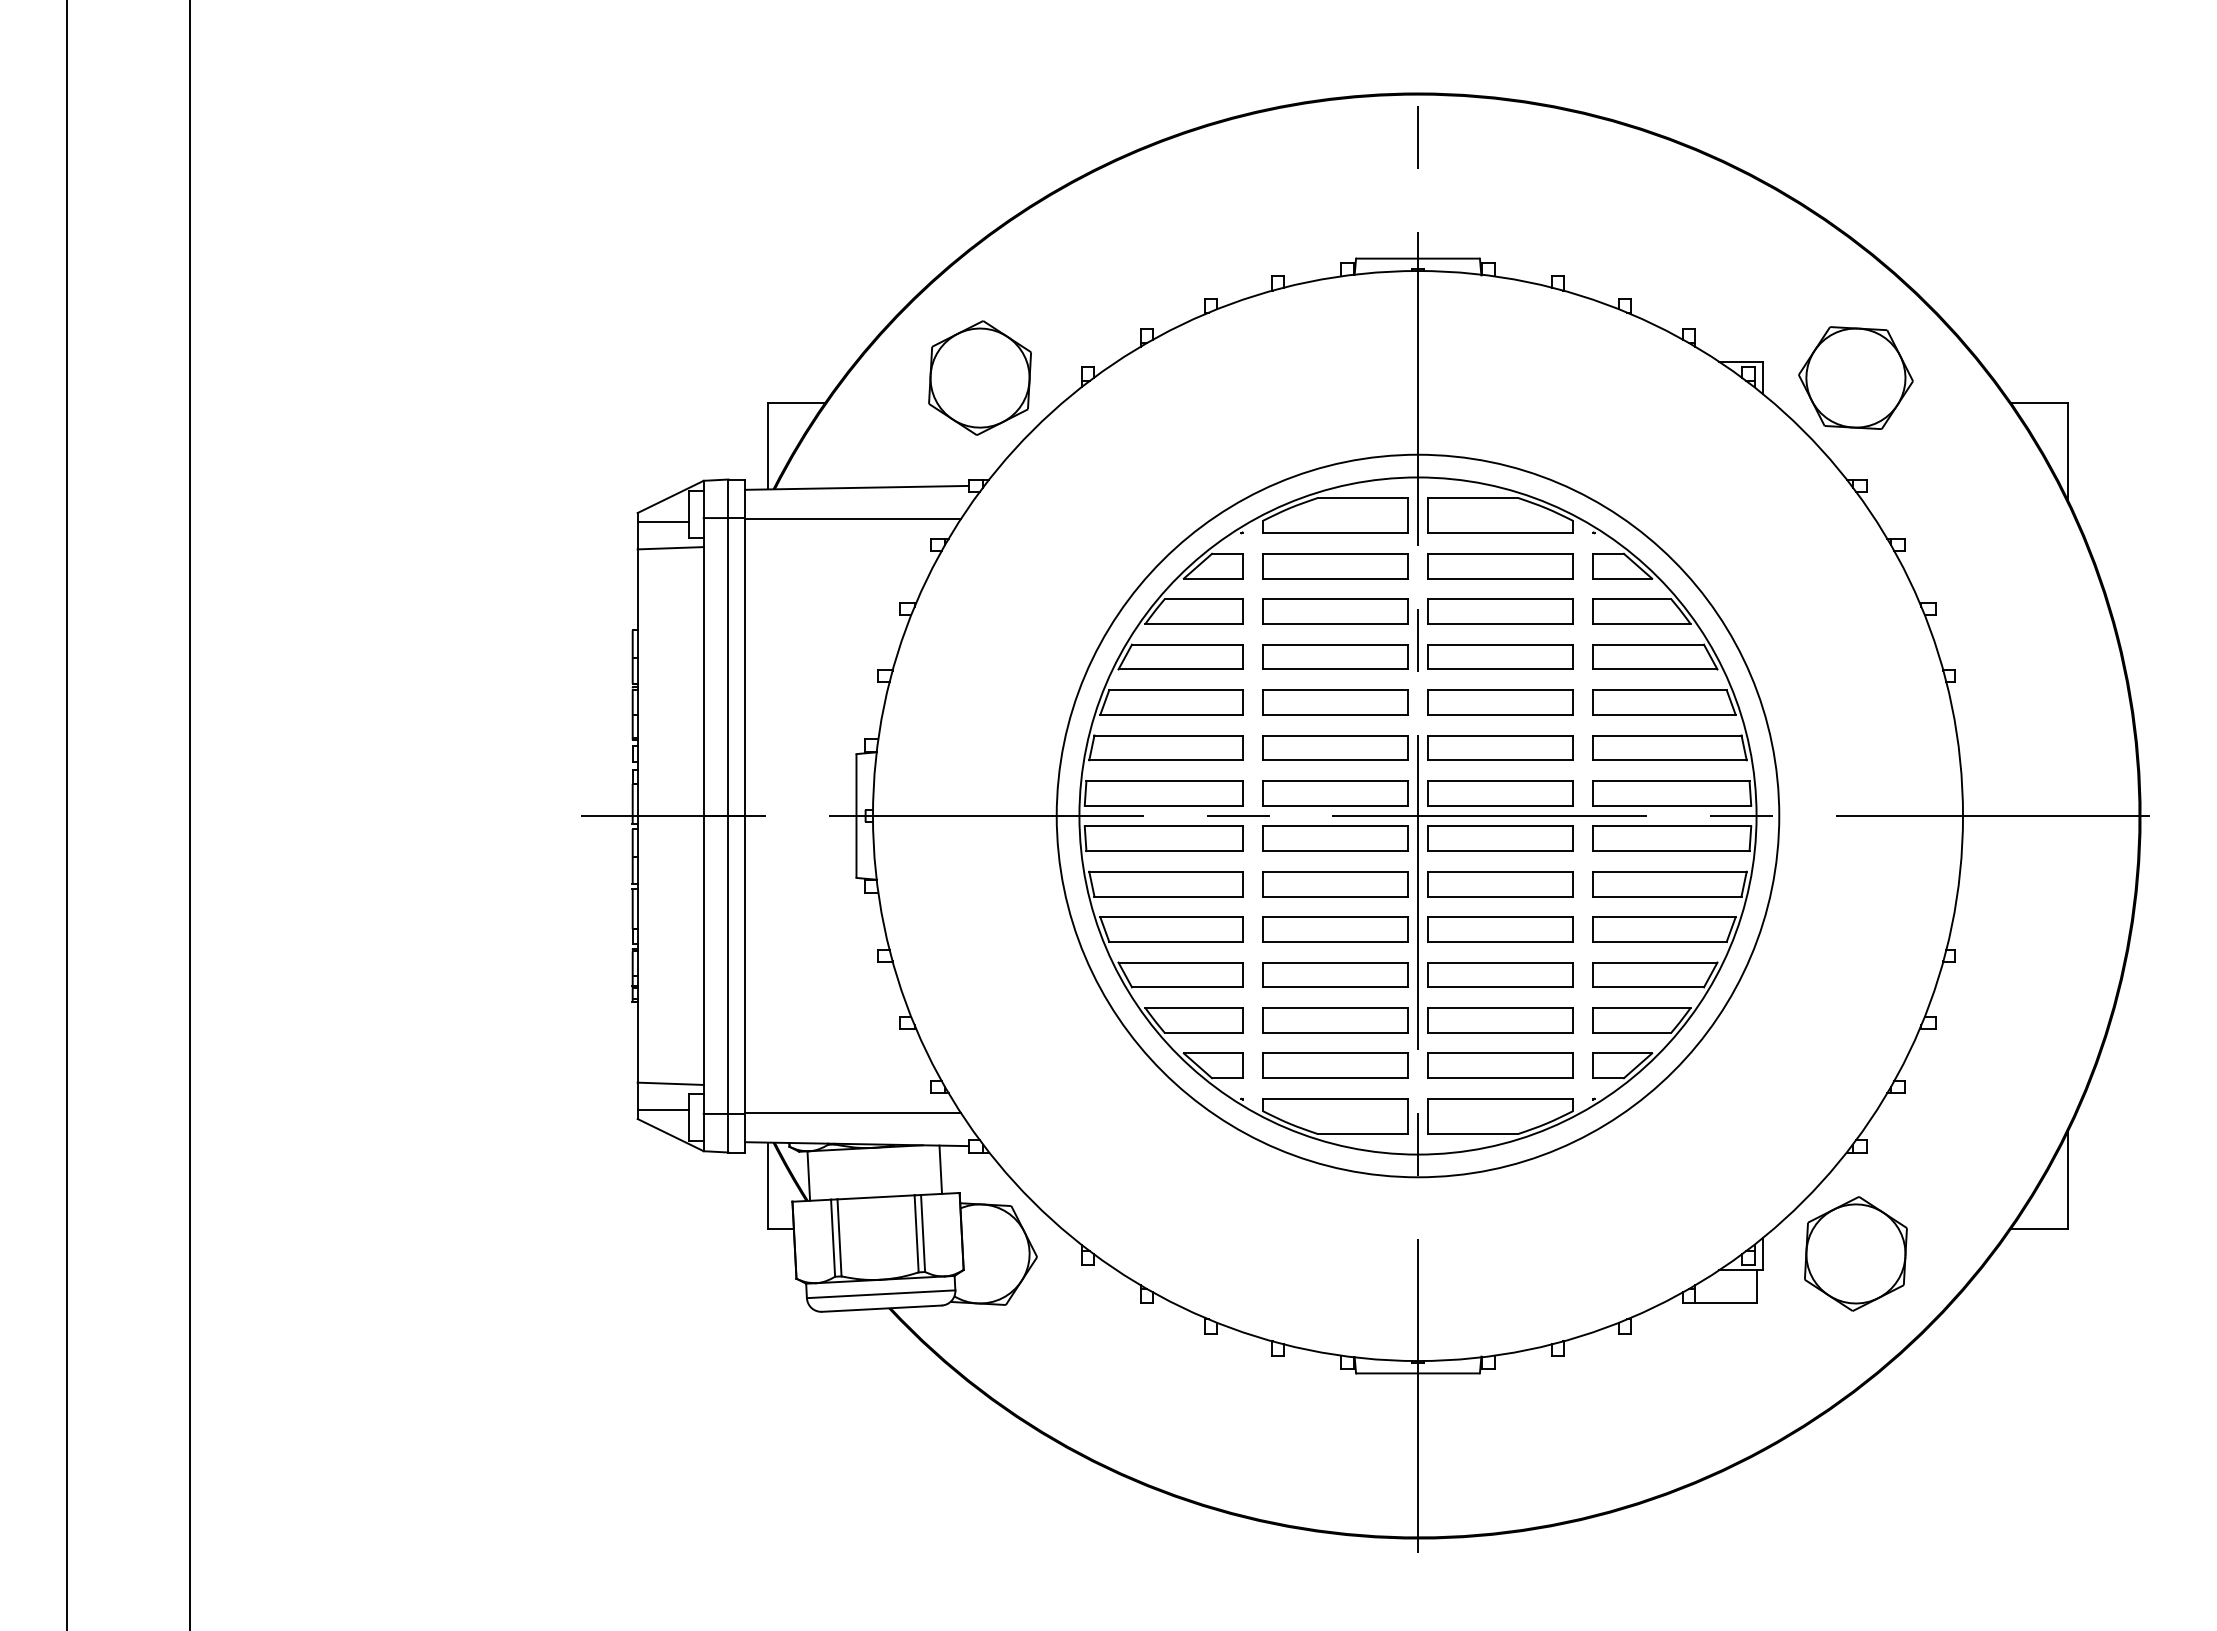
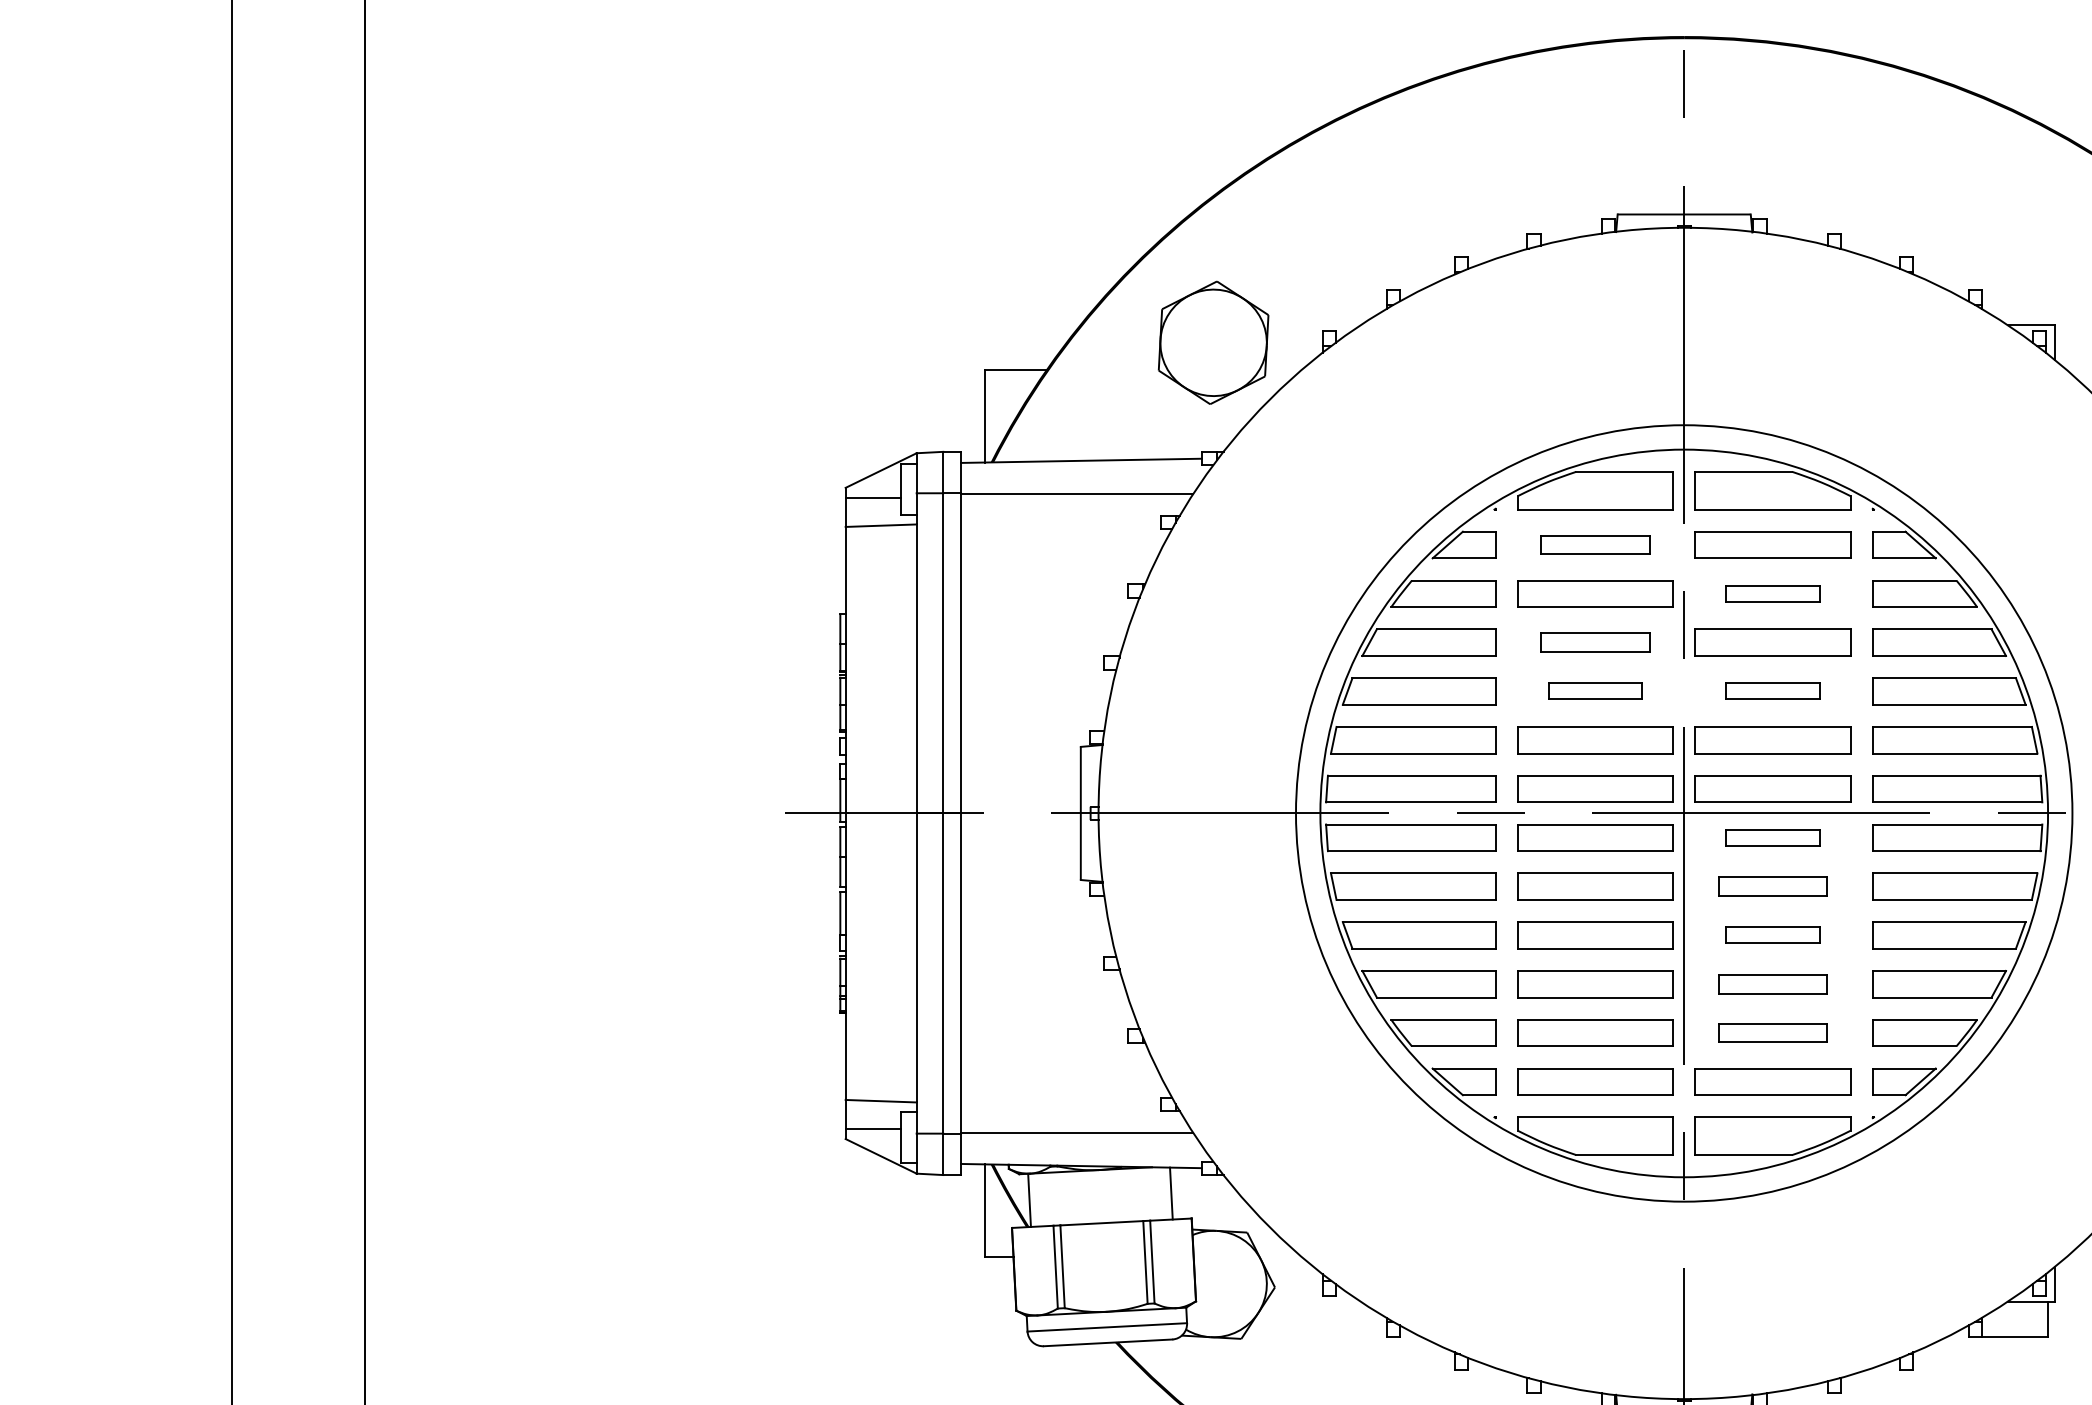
part: (1335, 566) -> (1595, 545), size x0.7
part: (1500, 611) -> (1772, 593), size x0.6
part: (1335, 656) -> (1595, 642), size x0.7
part: (1335, 702) -> (1595, 691), size x0.6
part: (1500, 702) -> (1772, 691), size x0.6
part: (1500, 838) -> (1772, 837), size x0.6
part: (1500, 884) -> (1772, 887), size x0.7
part: (1500, 929) -> (1772, 935), size x0.6
part: (1500, 974) -> (1772, 983), size x0.7
part: (1500, 1020) -> (1772, 1033), size x0.7

